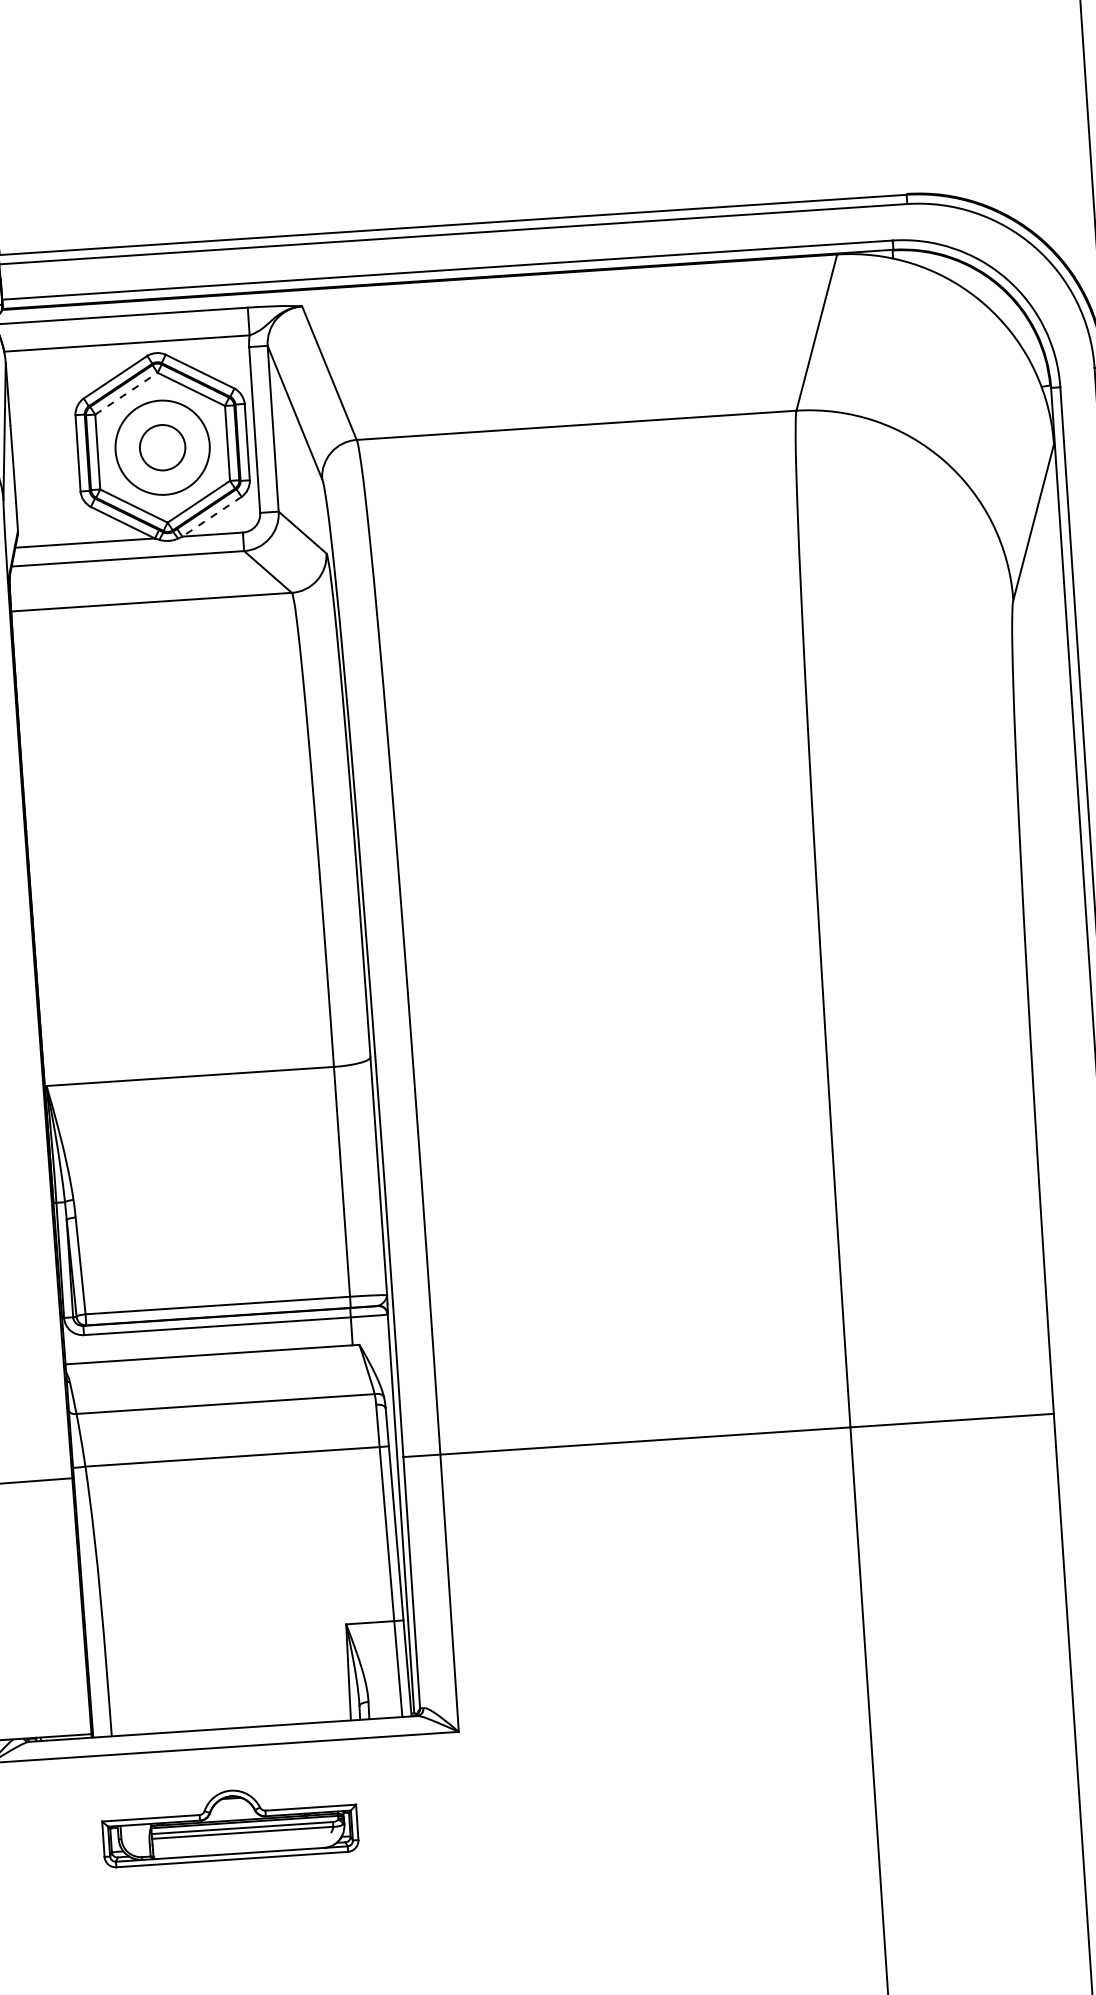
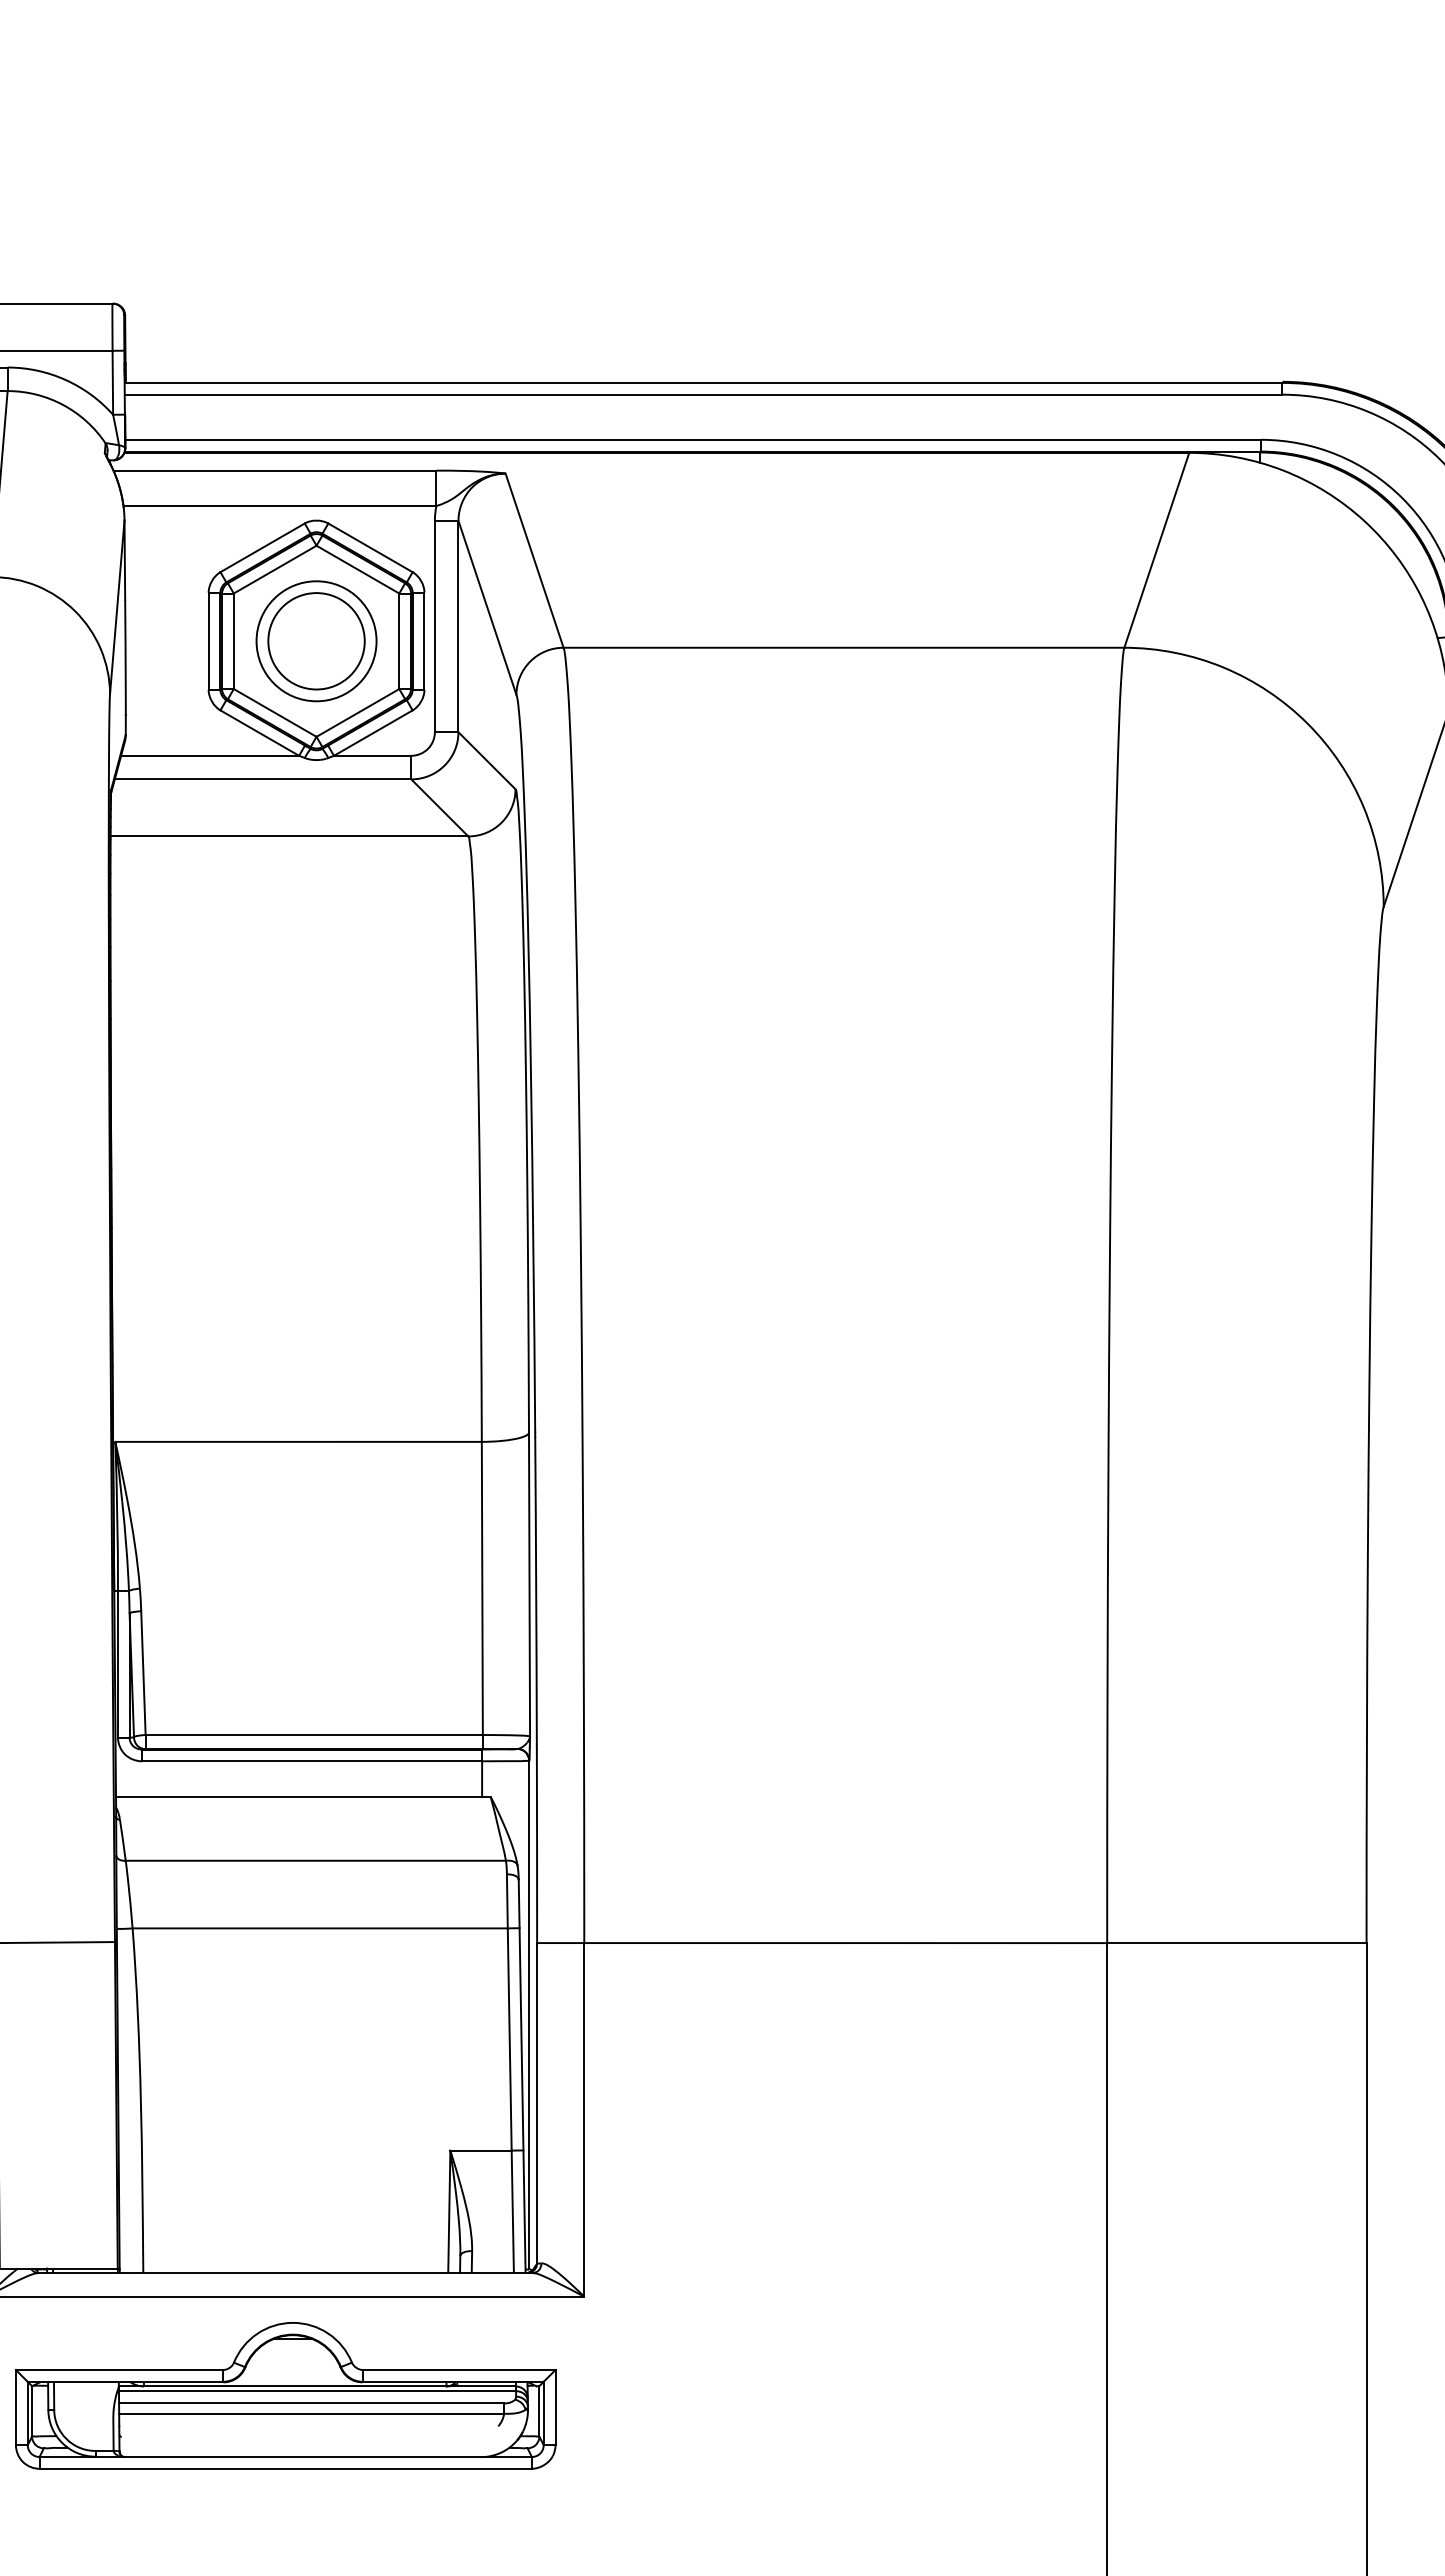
line: (126, 393) -> (275, 569), dashed -> solid
circle: (162, 447) -> (316, 641), size x1.67
line: (211, 517) -> (372, 733), dashed -> solid
part: (229, 1824) -> (285, 2395), size x1.67

